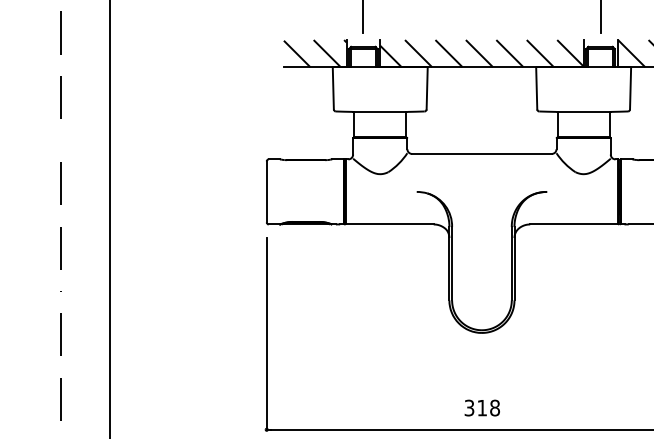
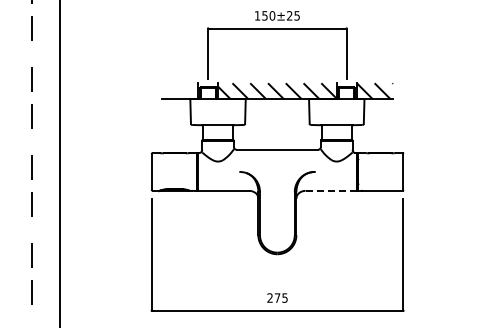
hatch: (314, 54) -> (179, 91), removed
line: (574, 223) -> (331, 190), solid -> dashed
text: (482, 407) -> (277, 297), 318 -> 275

